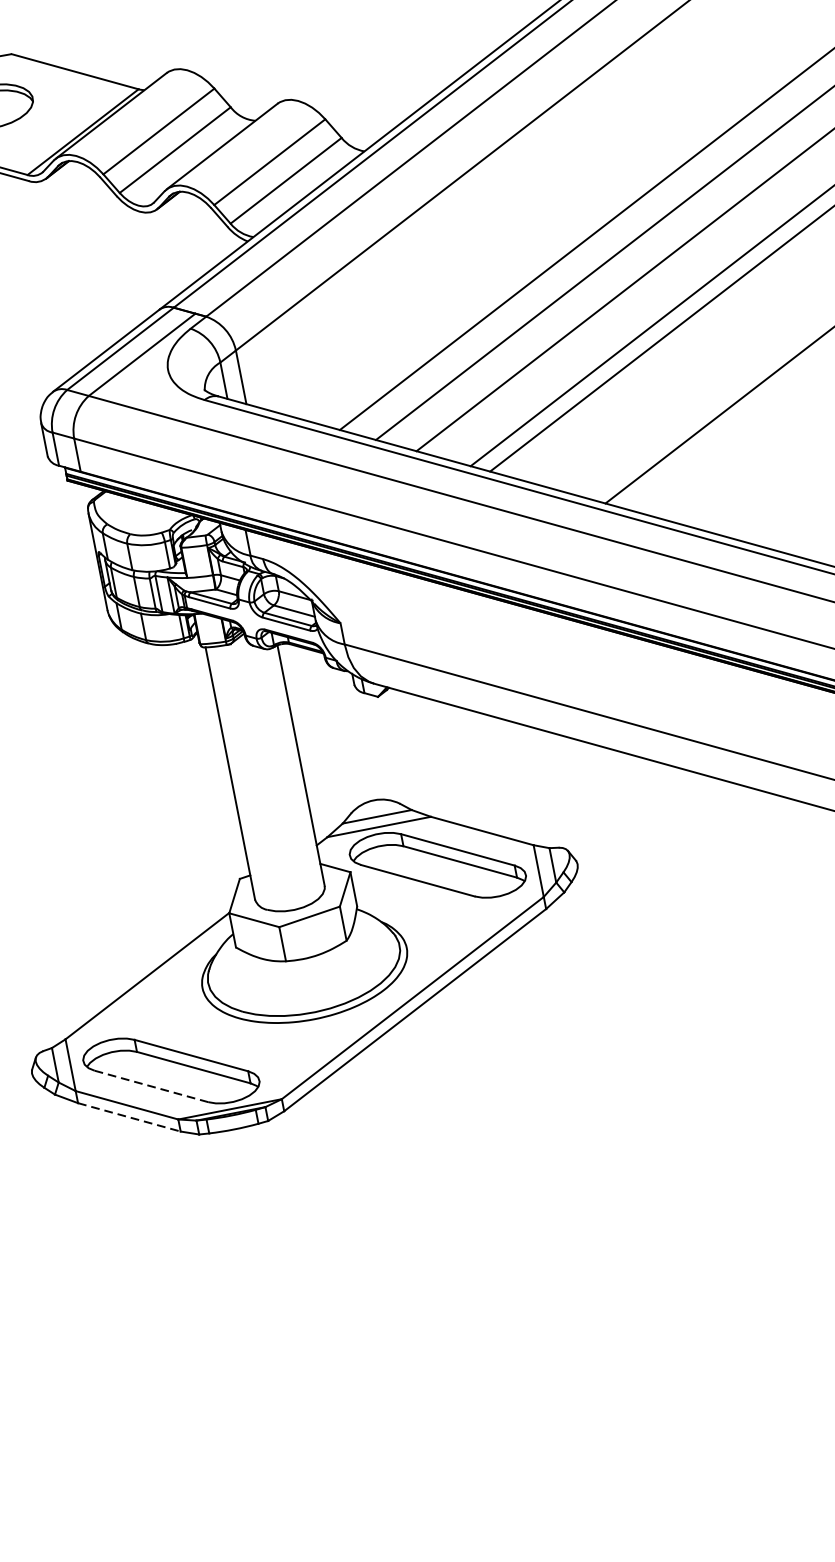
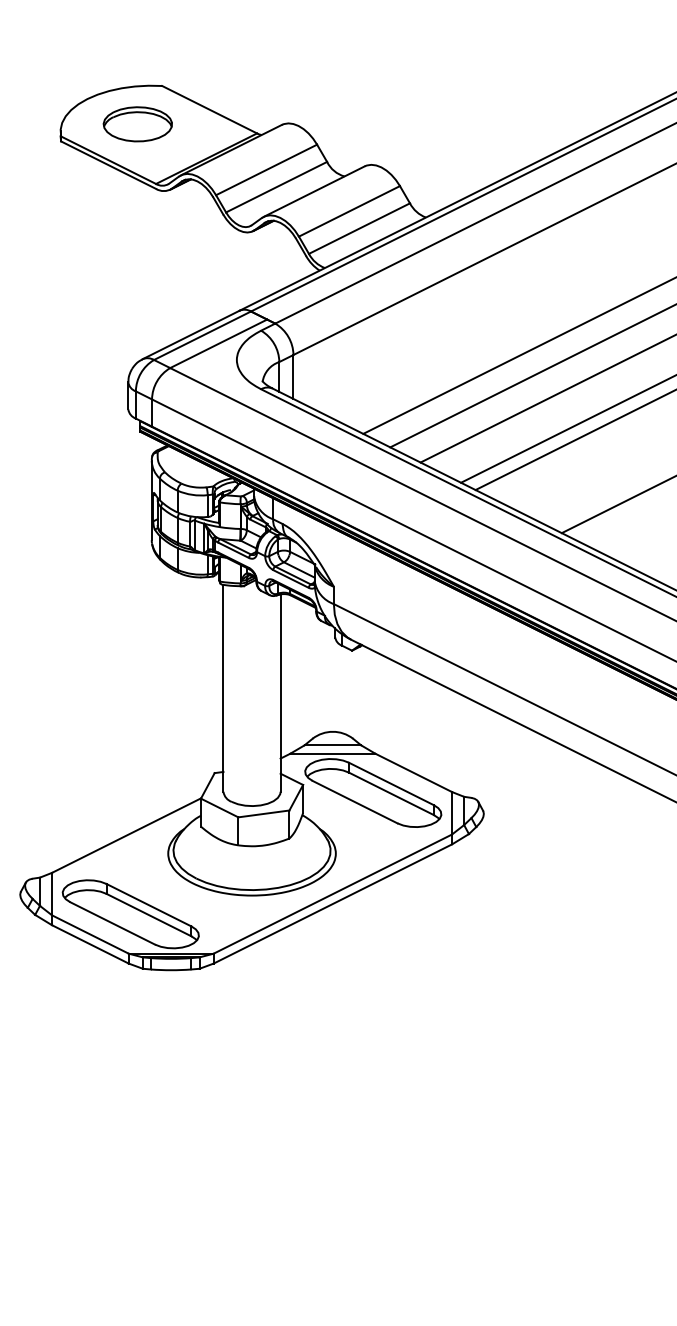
line: (152, 1086) -> (113, 923), dashed -> solid
line: (129, 1117) -> (90, 944), dashed -> solid

